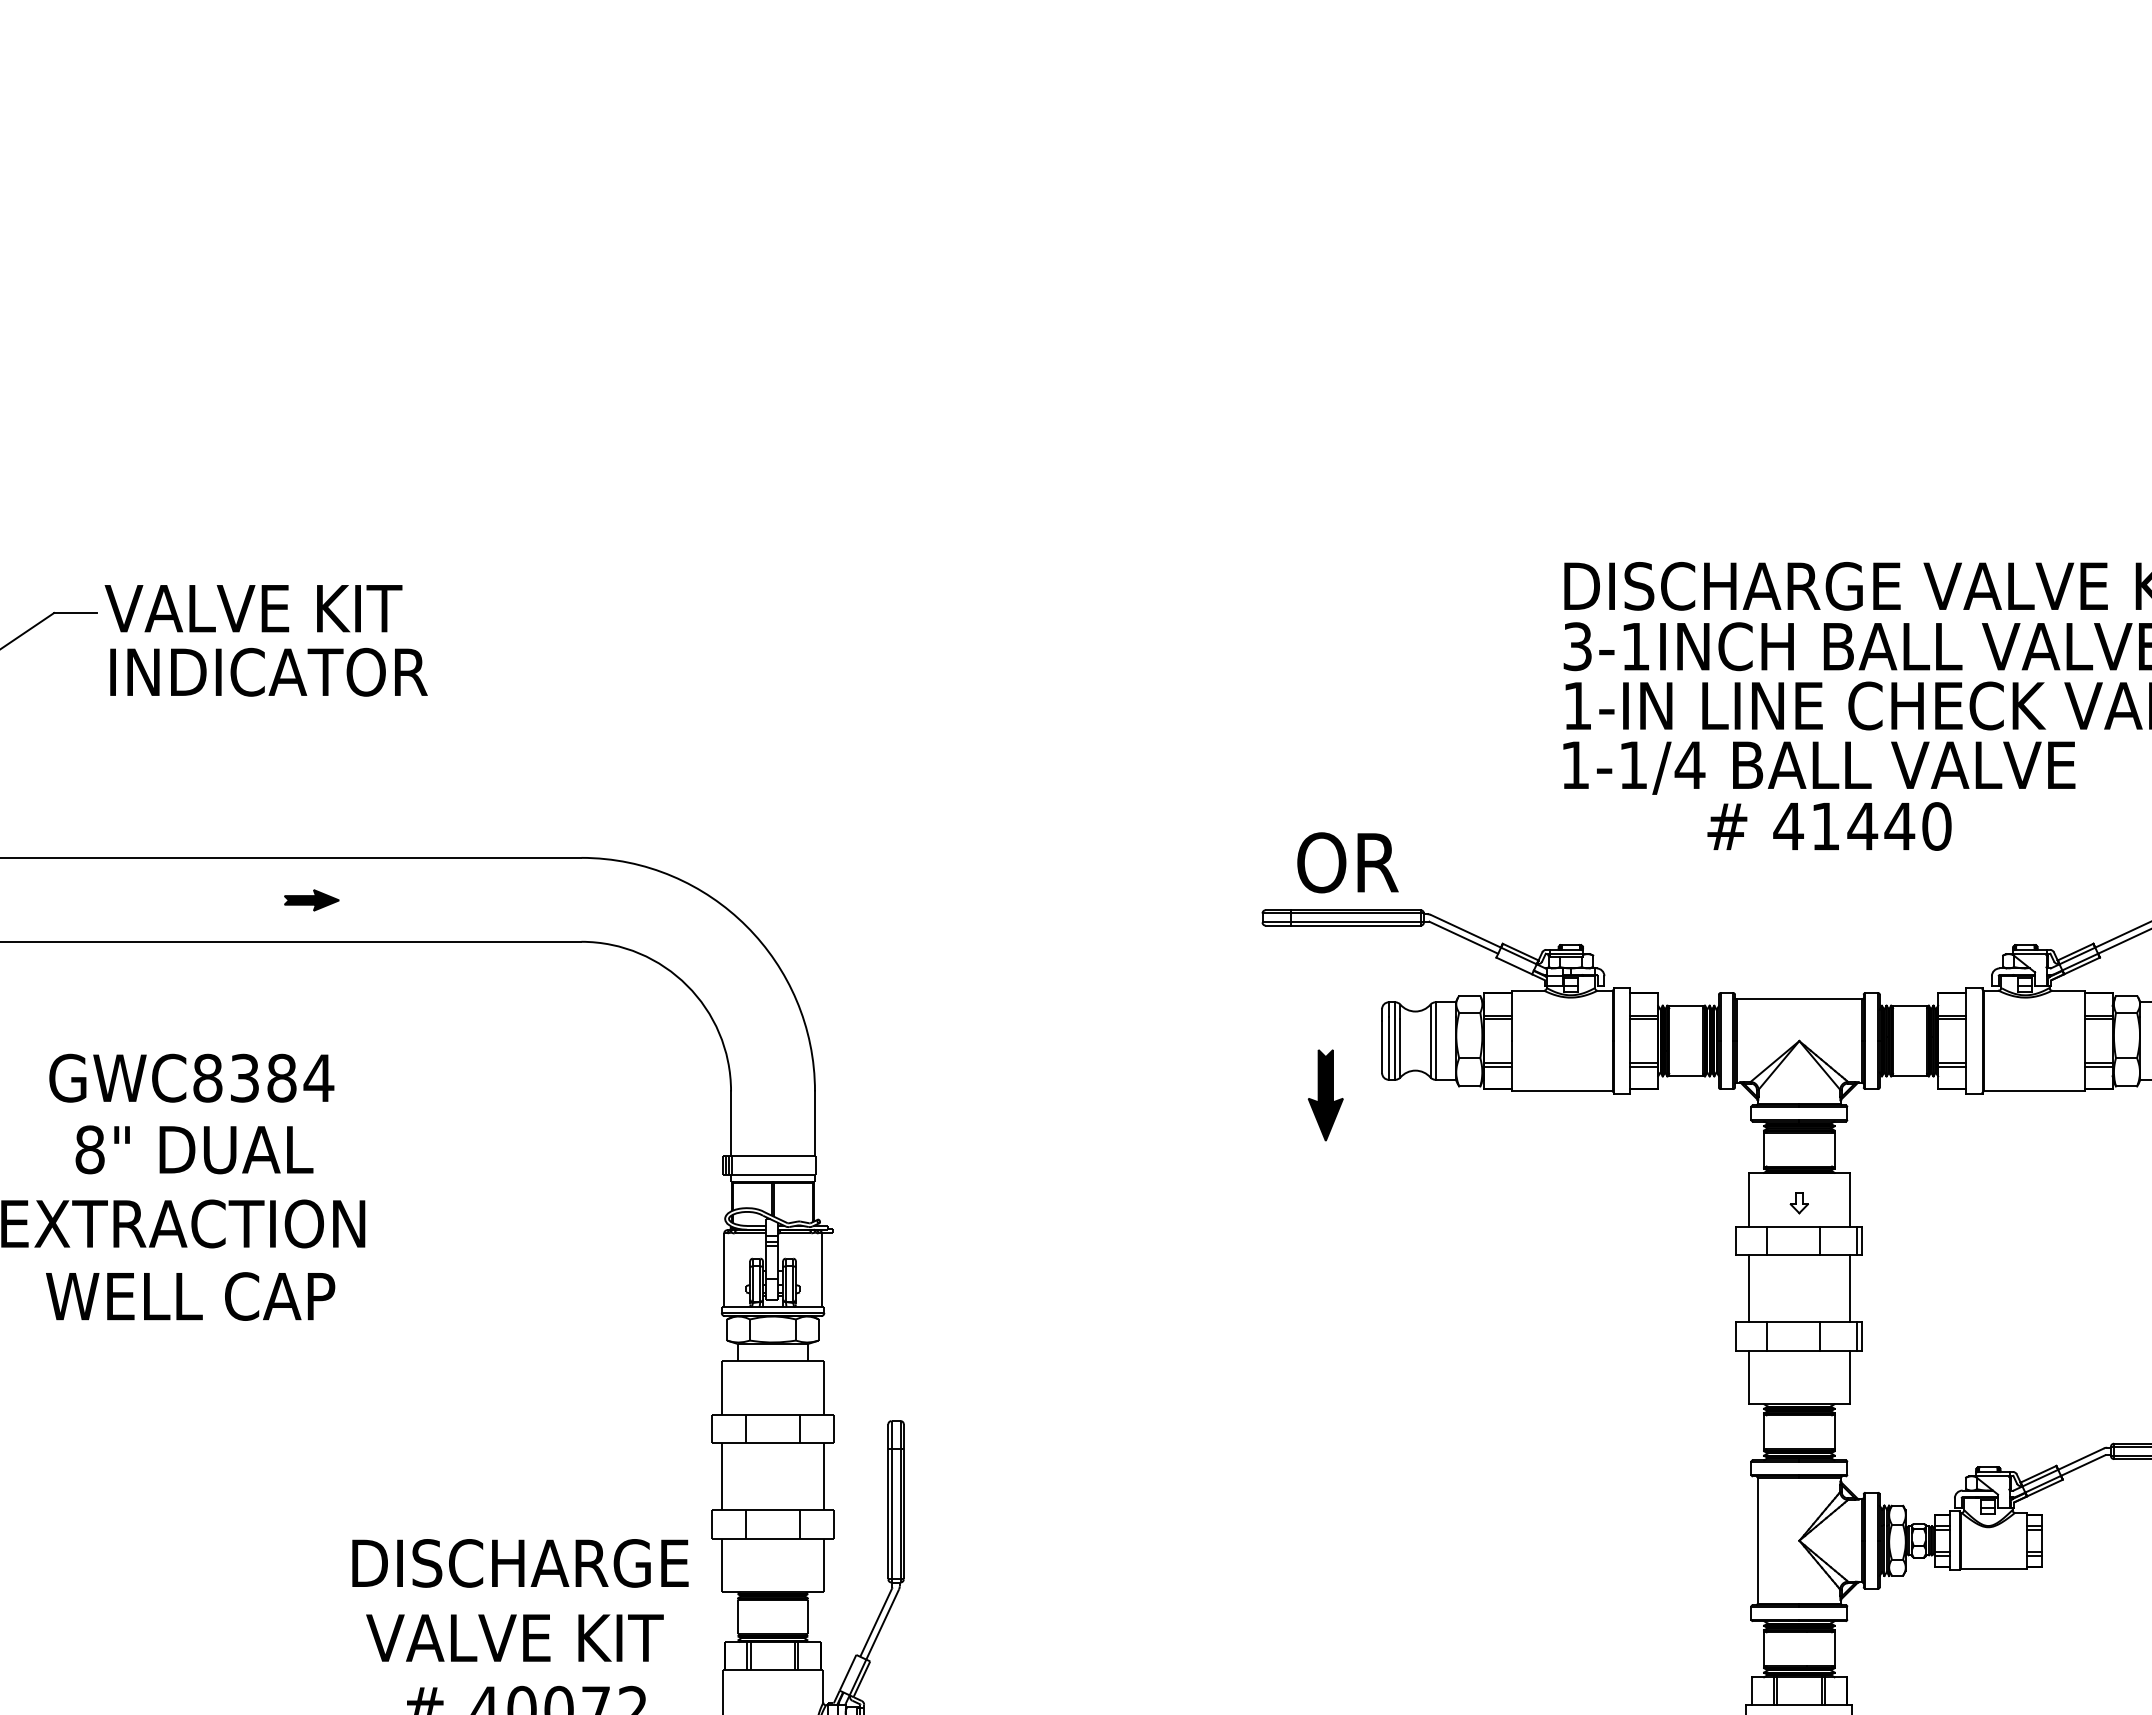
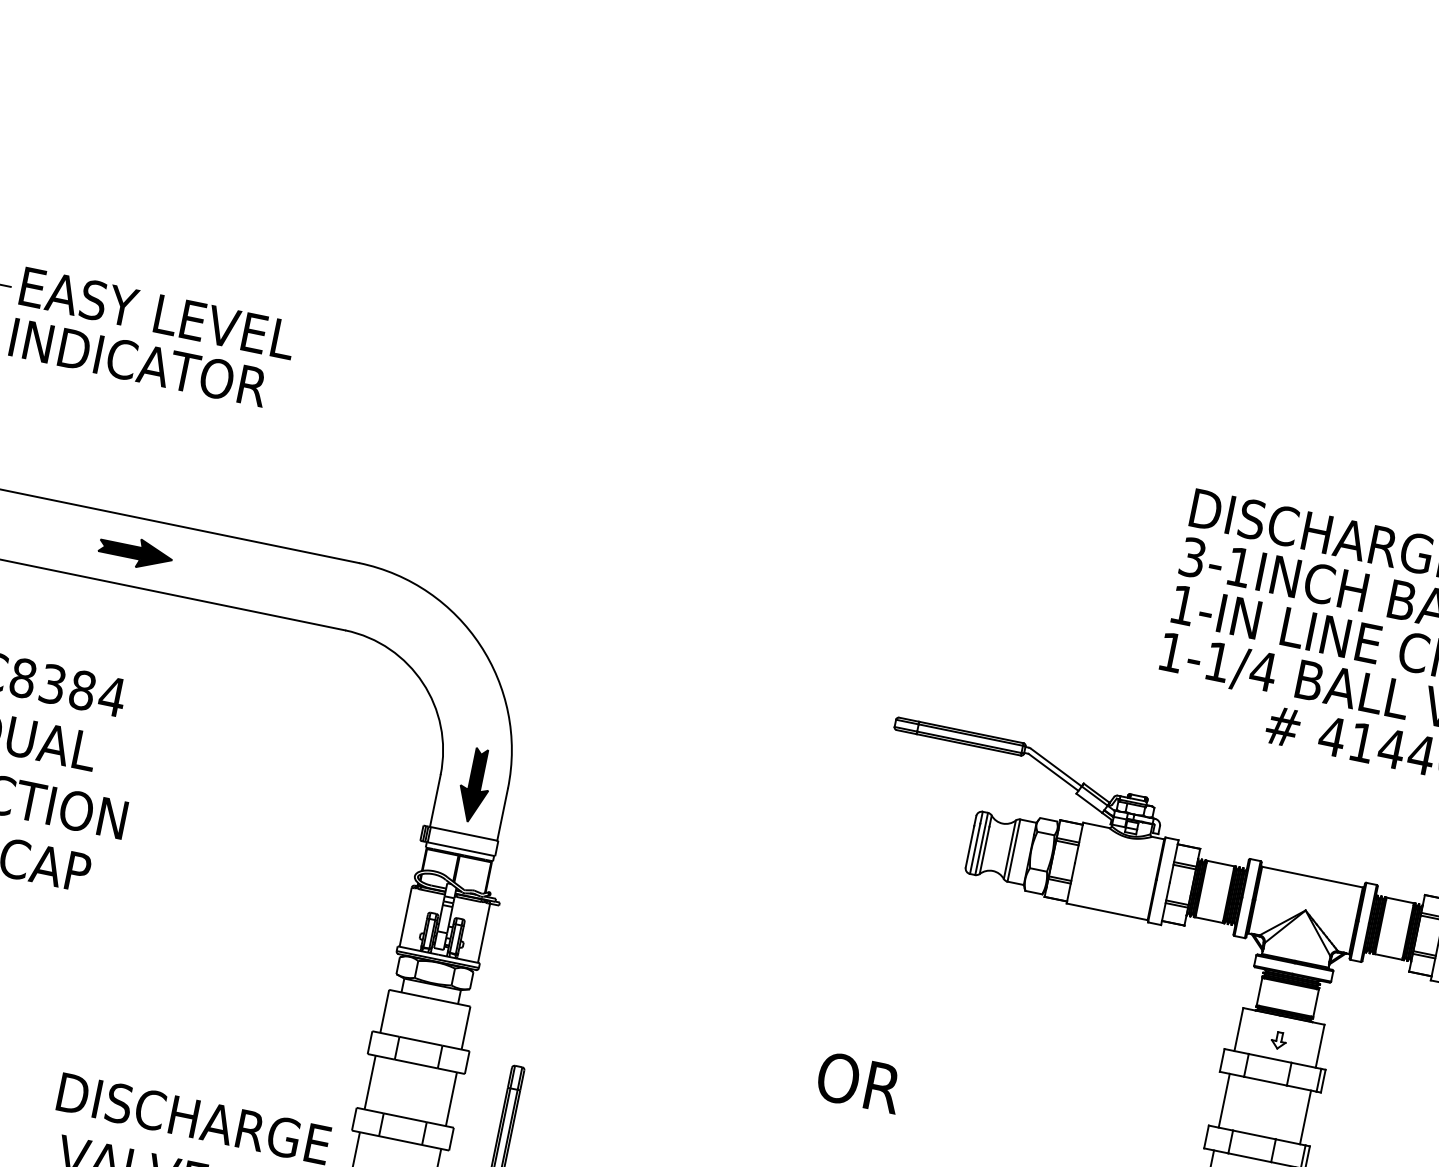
text: (276, 608) -> (155, 312), VALVE KIT -> EASY LEVEL
text: (1347, 862) -> (859, 1082), moved
part: (311, 900) -> (135, 552), size x1.67
part: (1325, 1095) -> (474, 785), moved

